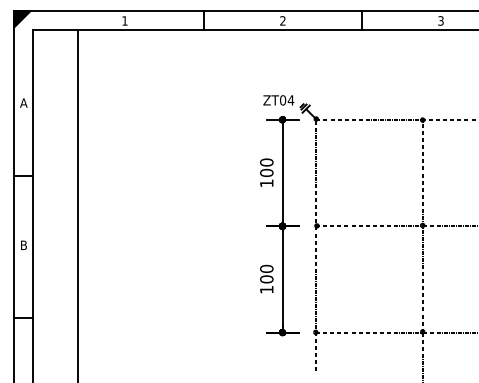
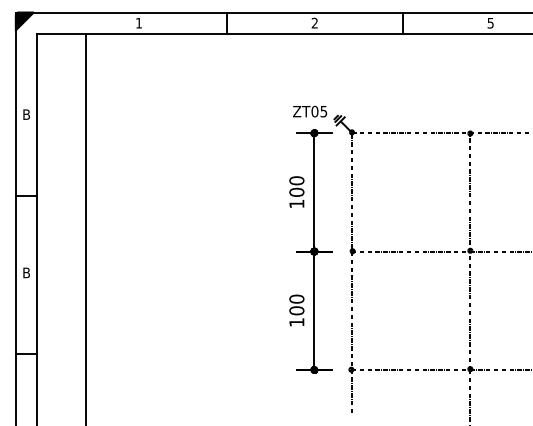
text: (440, 20) -> (490, 22), 3 -> 5
text: (290, 100) -> (323, 111), ZT04 -> ZT05
text: (23, 102) -> (26, 114), A -> B

